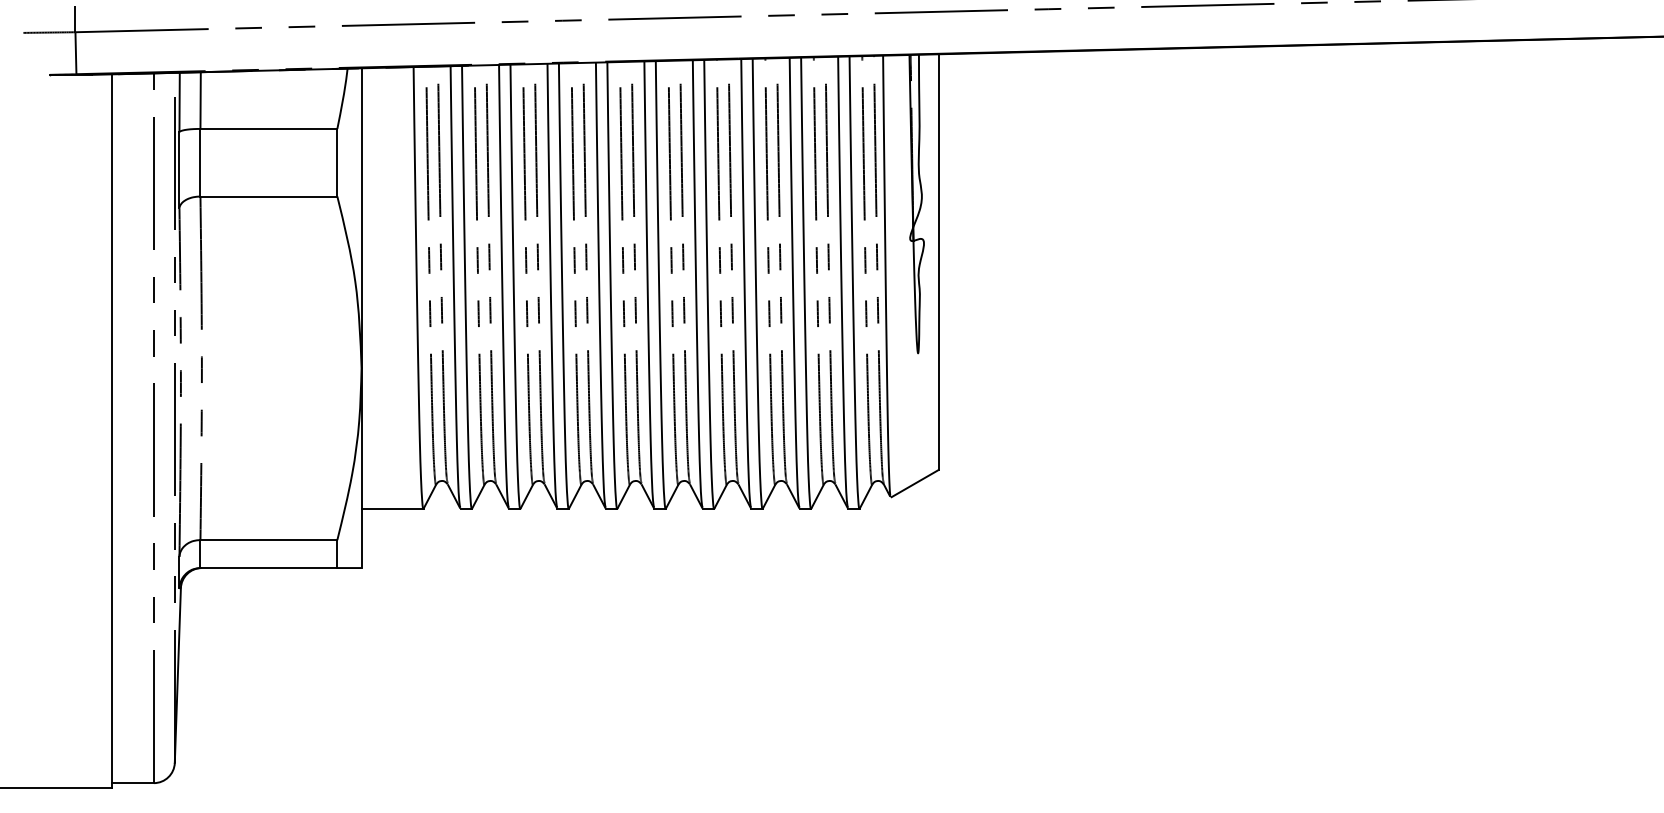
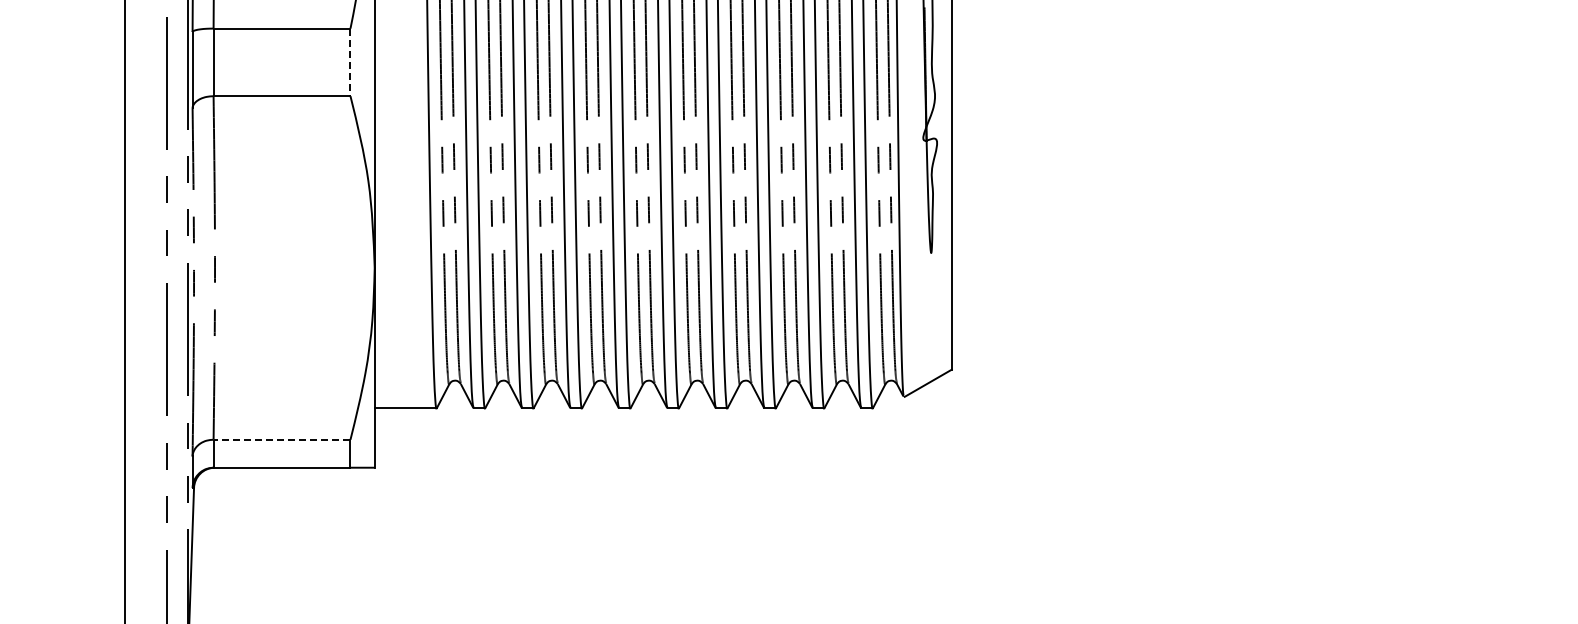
line: (337, 162) -> (350, 62), solid -> dashed
line: (268, 540) -> (281, 440), solid -> dashed

